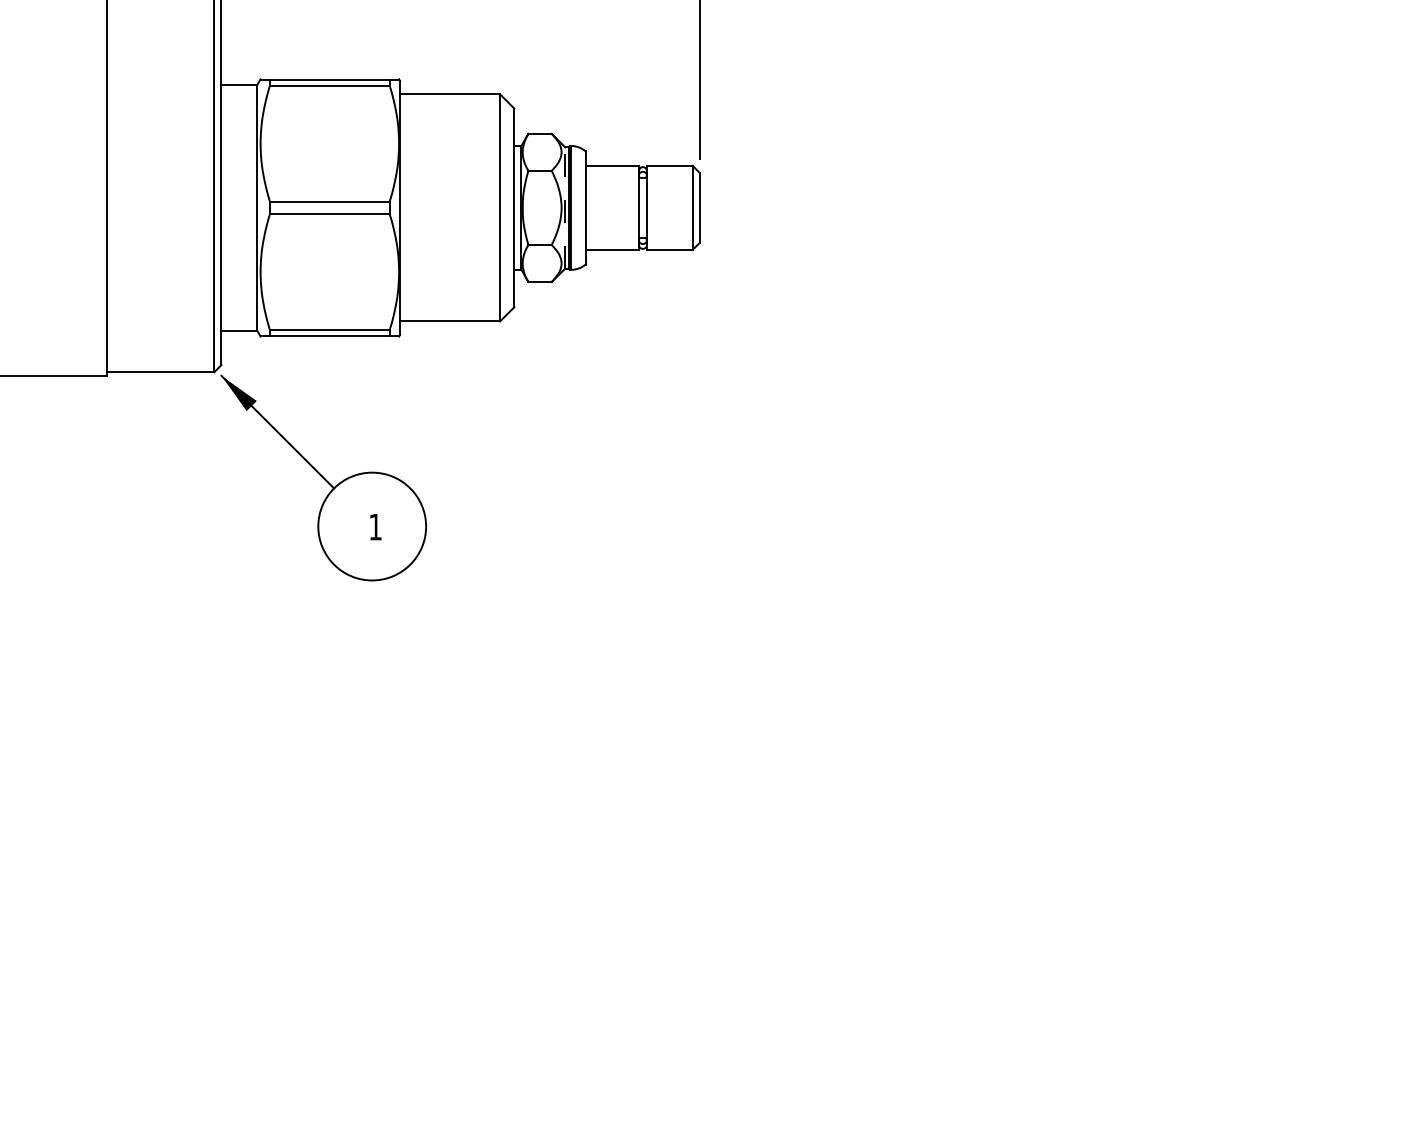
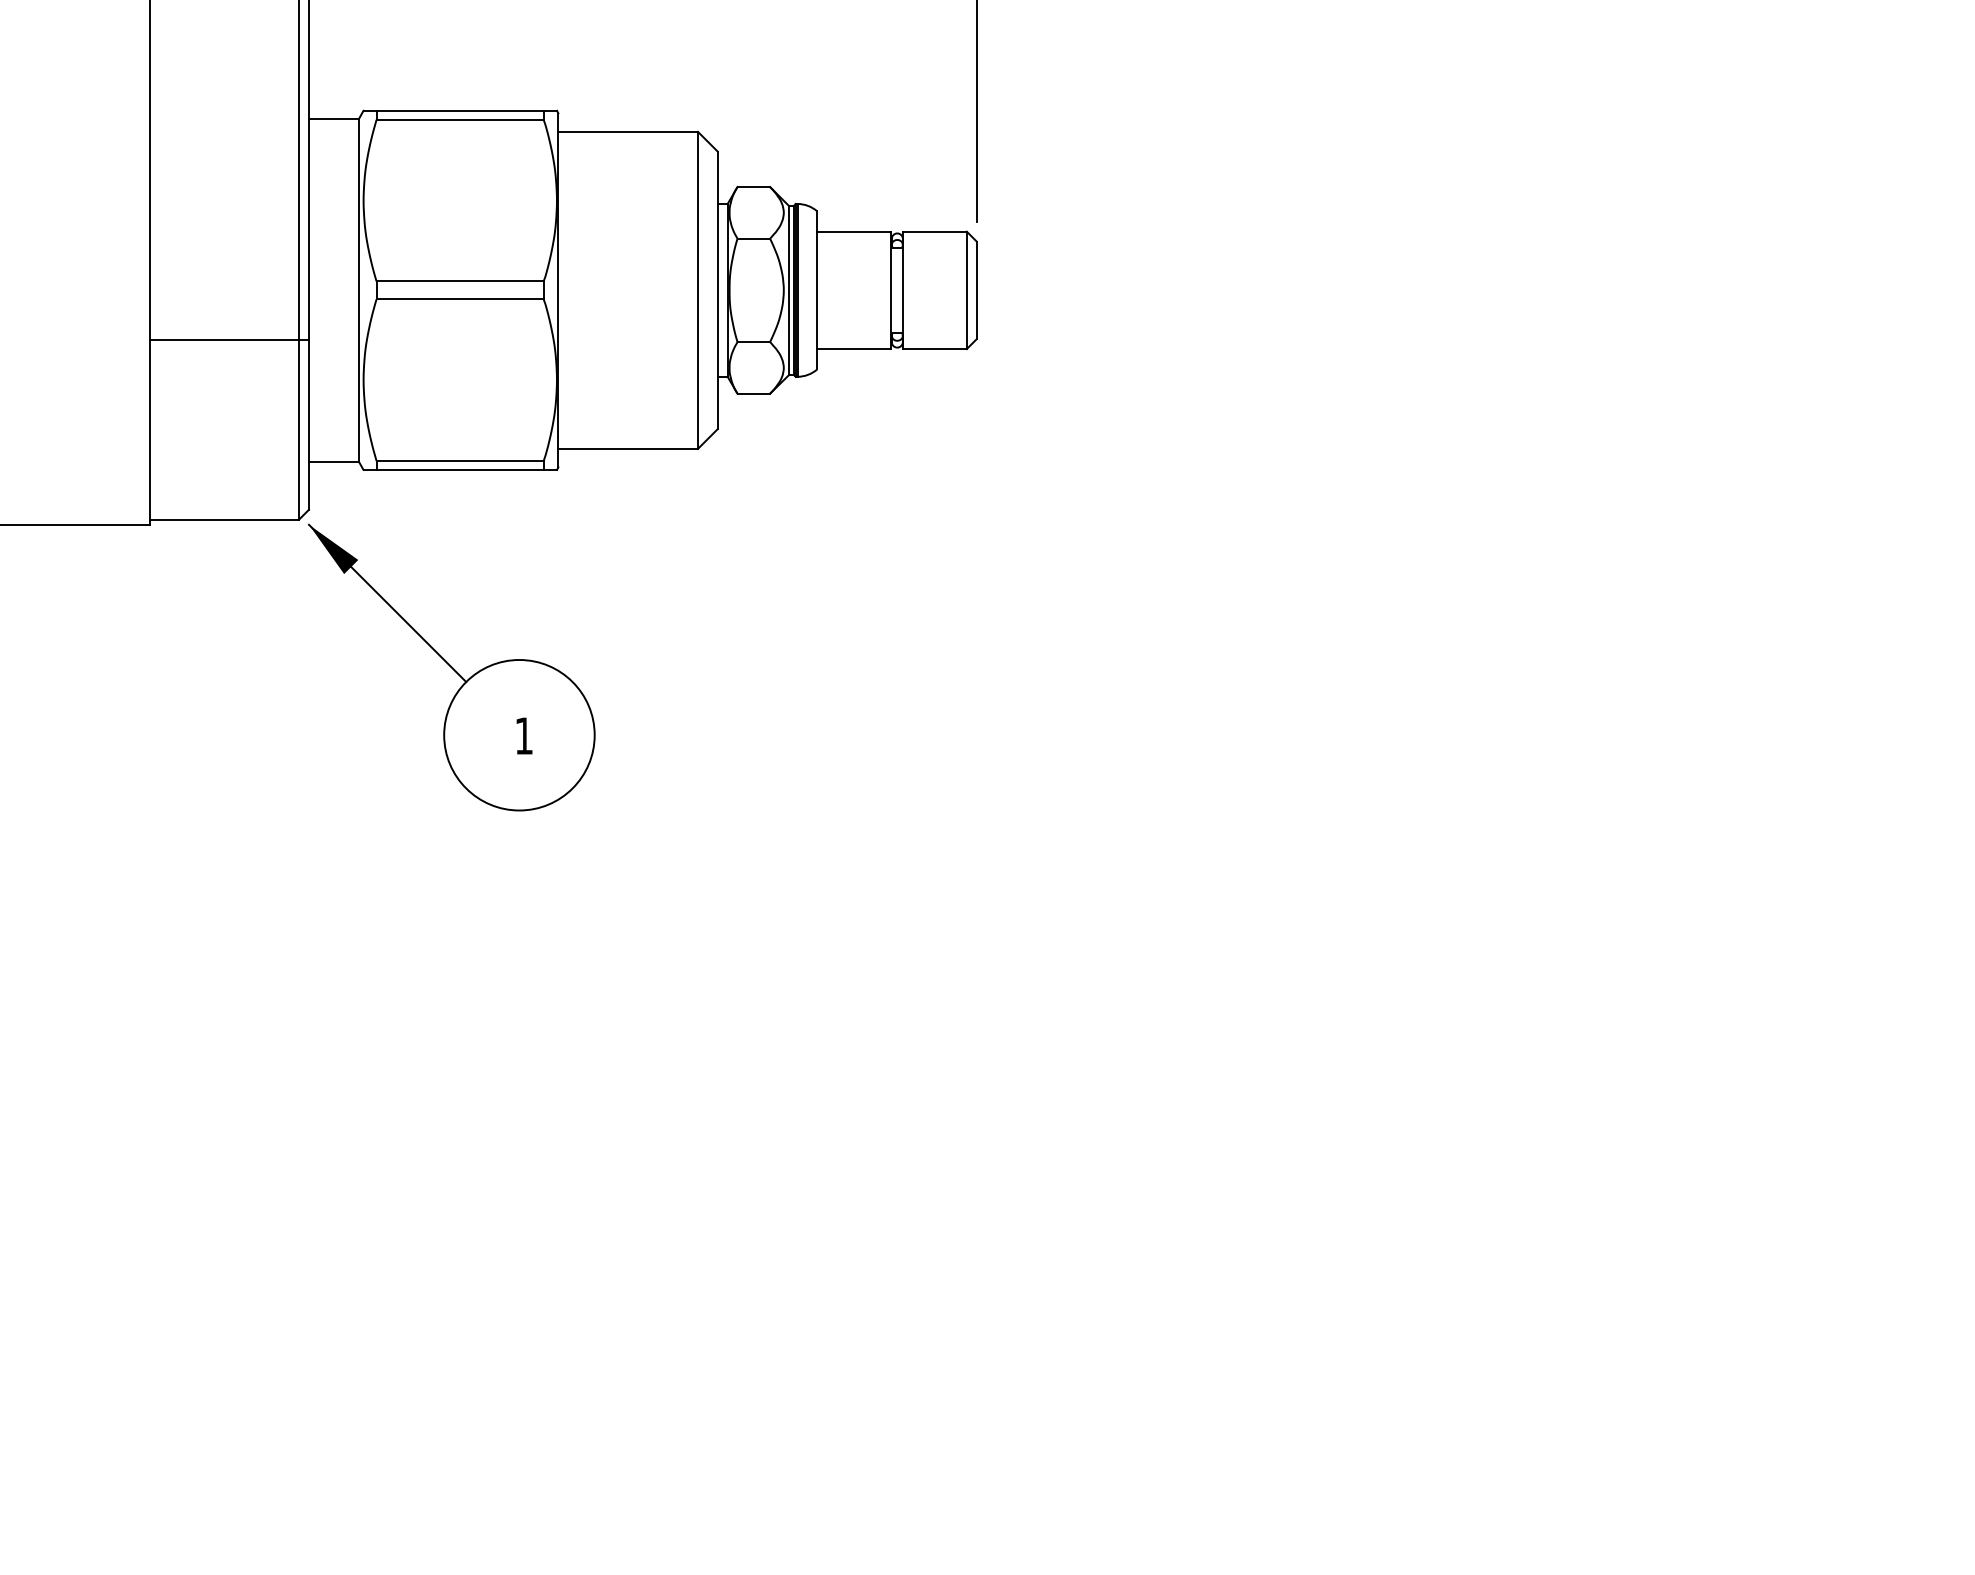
line: (564, 207) -> (788, 290), dashed -> solid
line: (163, 243) -> (228, 340), added

